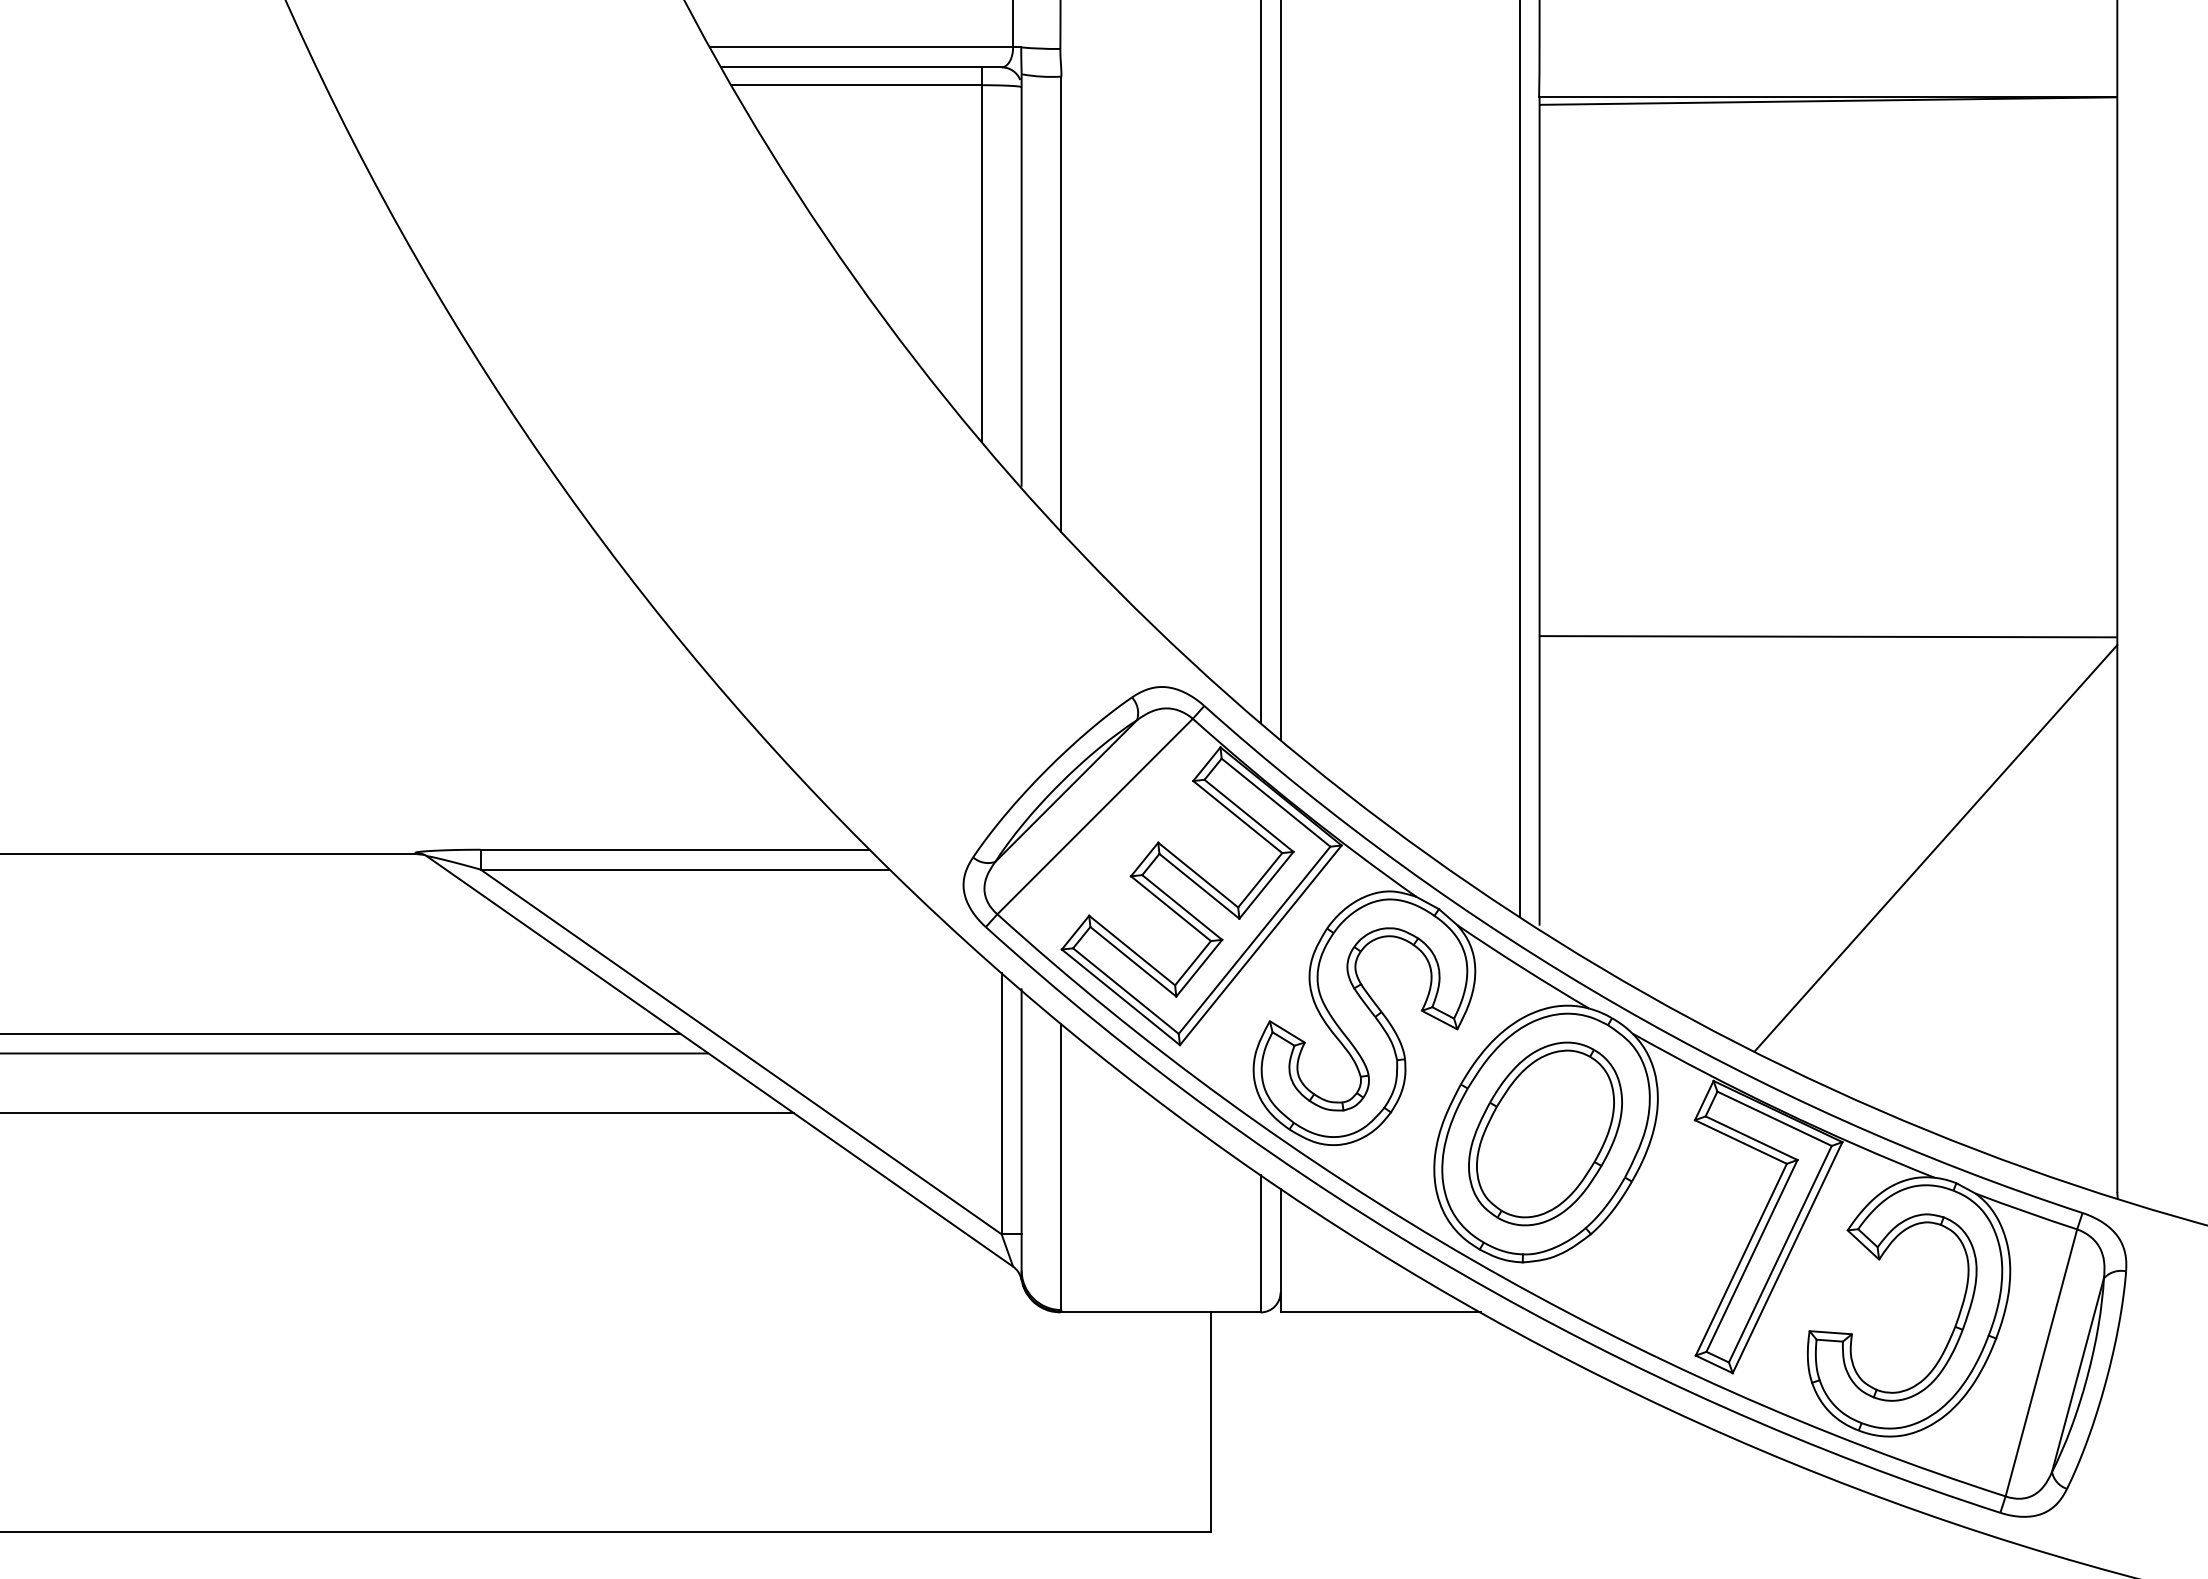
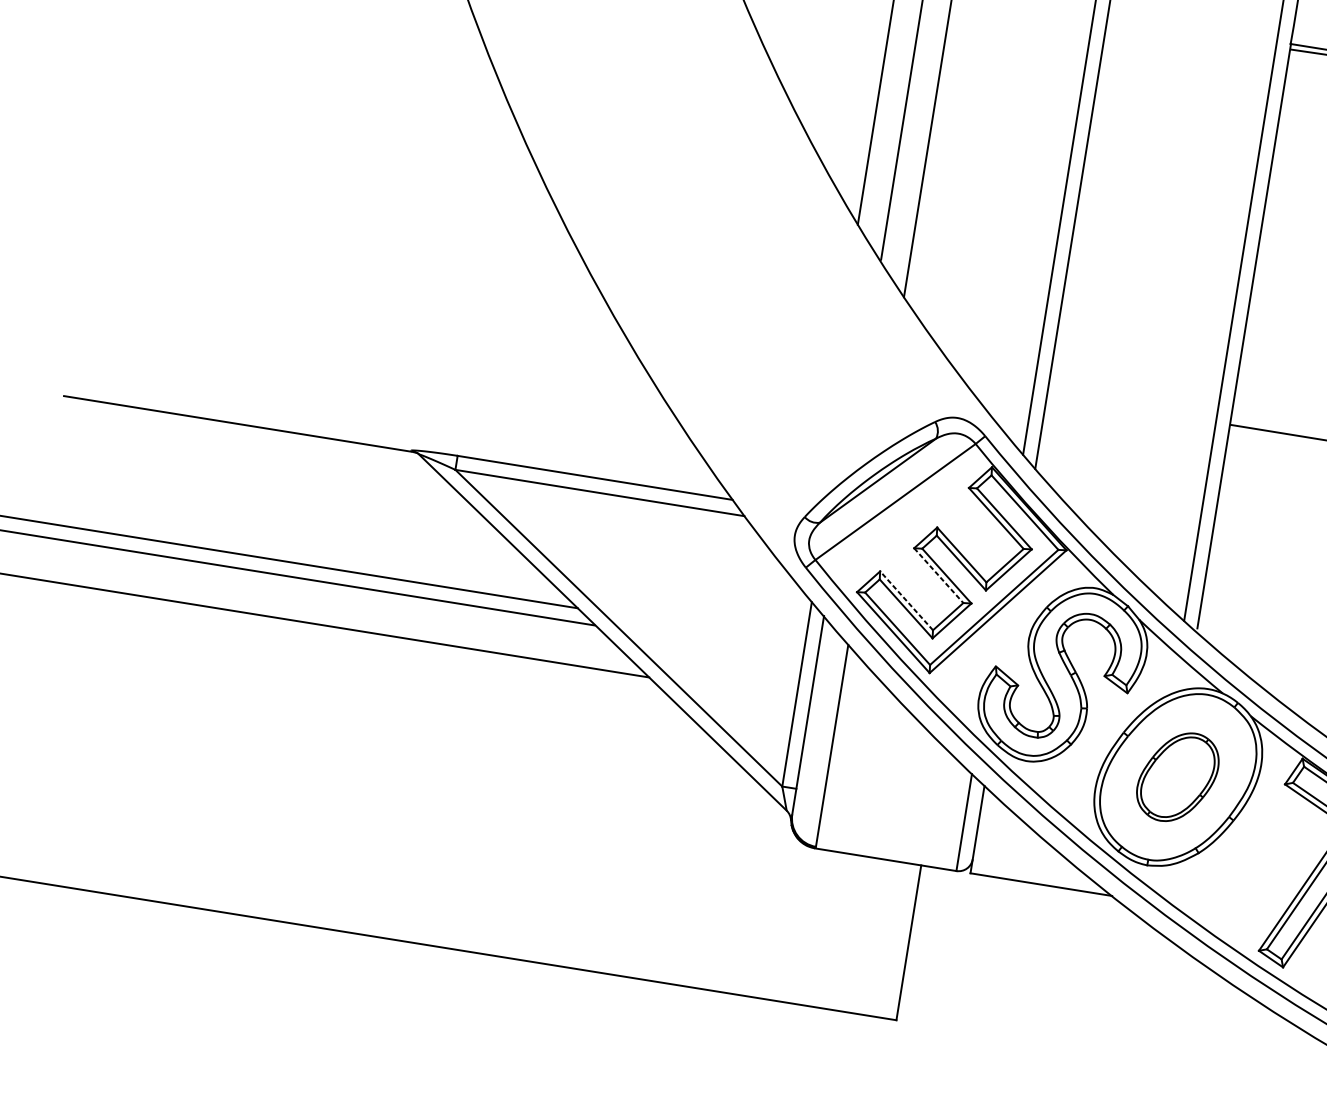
line: (1171, 909) -> (939, 576), solid -> dashed
line: (1131, 950) -> (906, 600), solid -> dashed
part: (1545, 1133) -> (1177, 776), size x0.7

